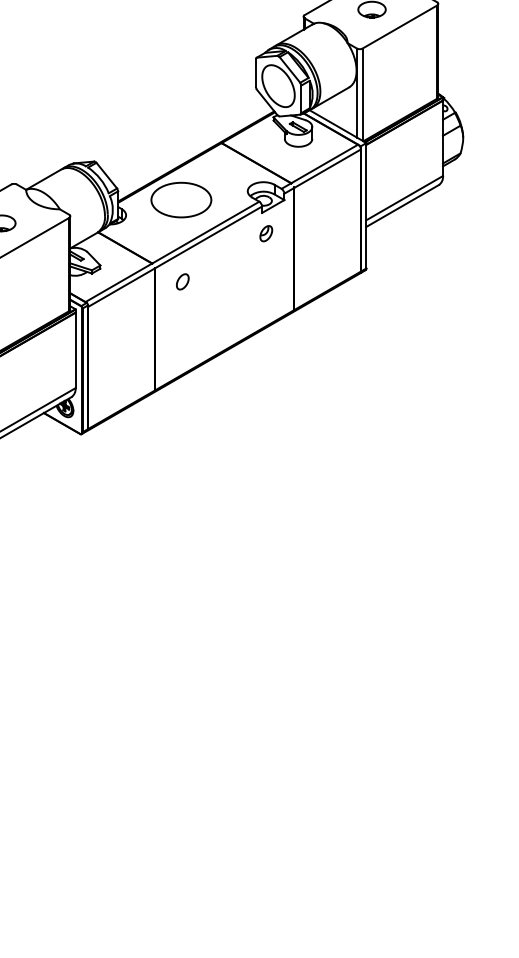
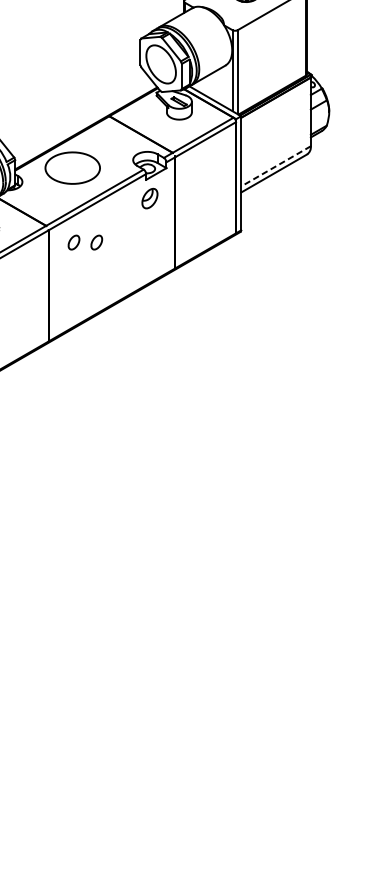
line: (404, 198) -> (275, 166), solid -> dashed
part: (266, 233) -> (150, 198), size x1.4
part: (207, 281) -> (96, 242), added

